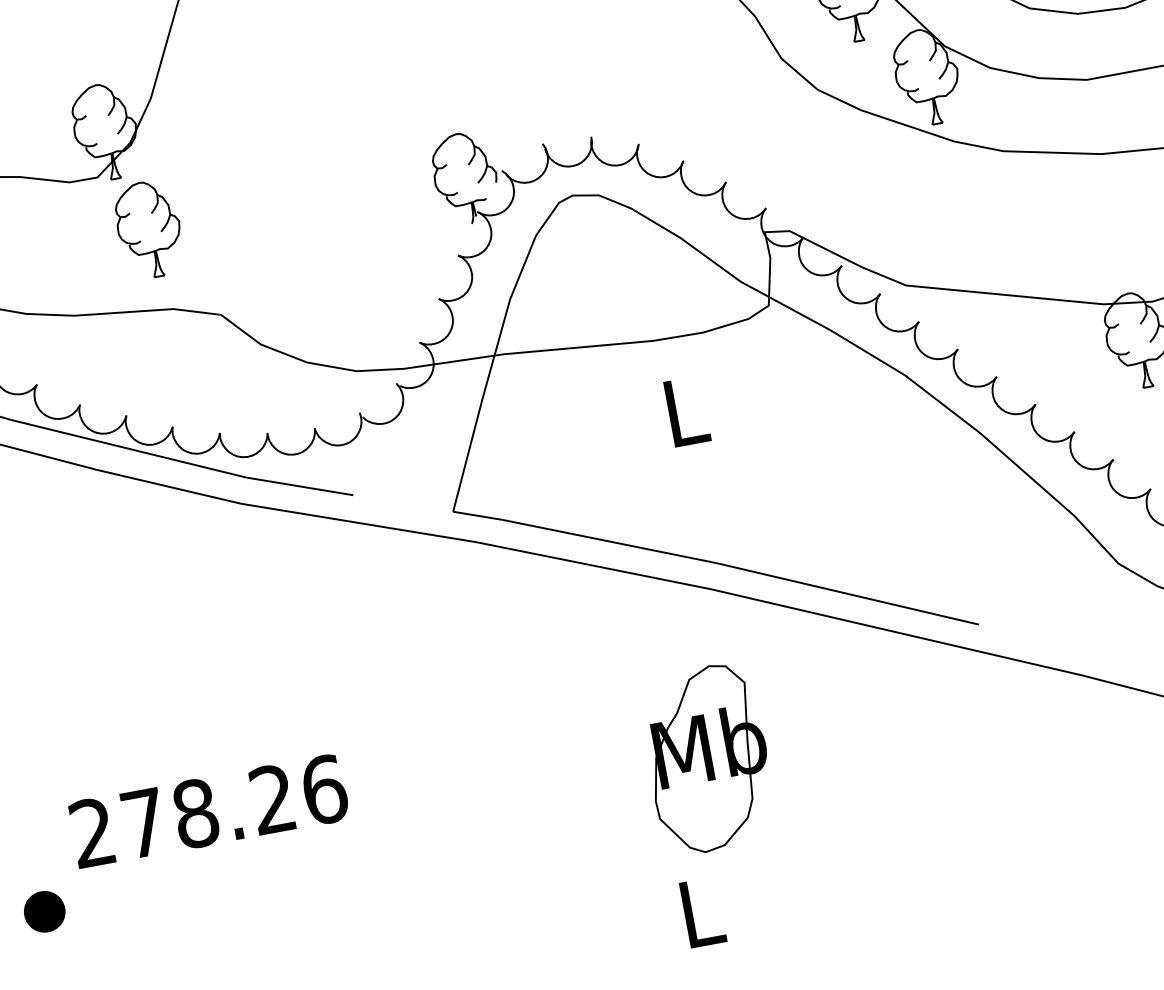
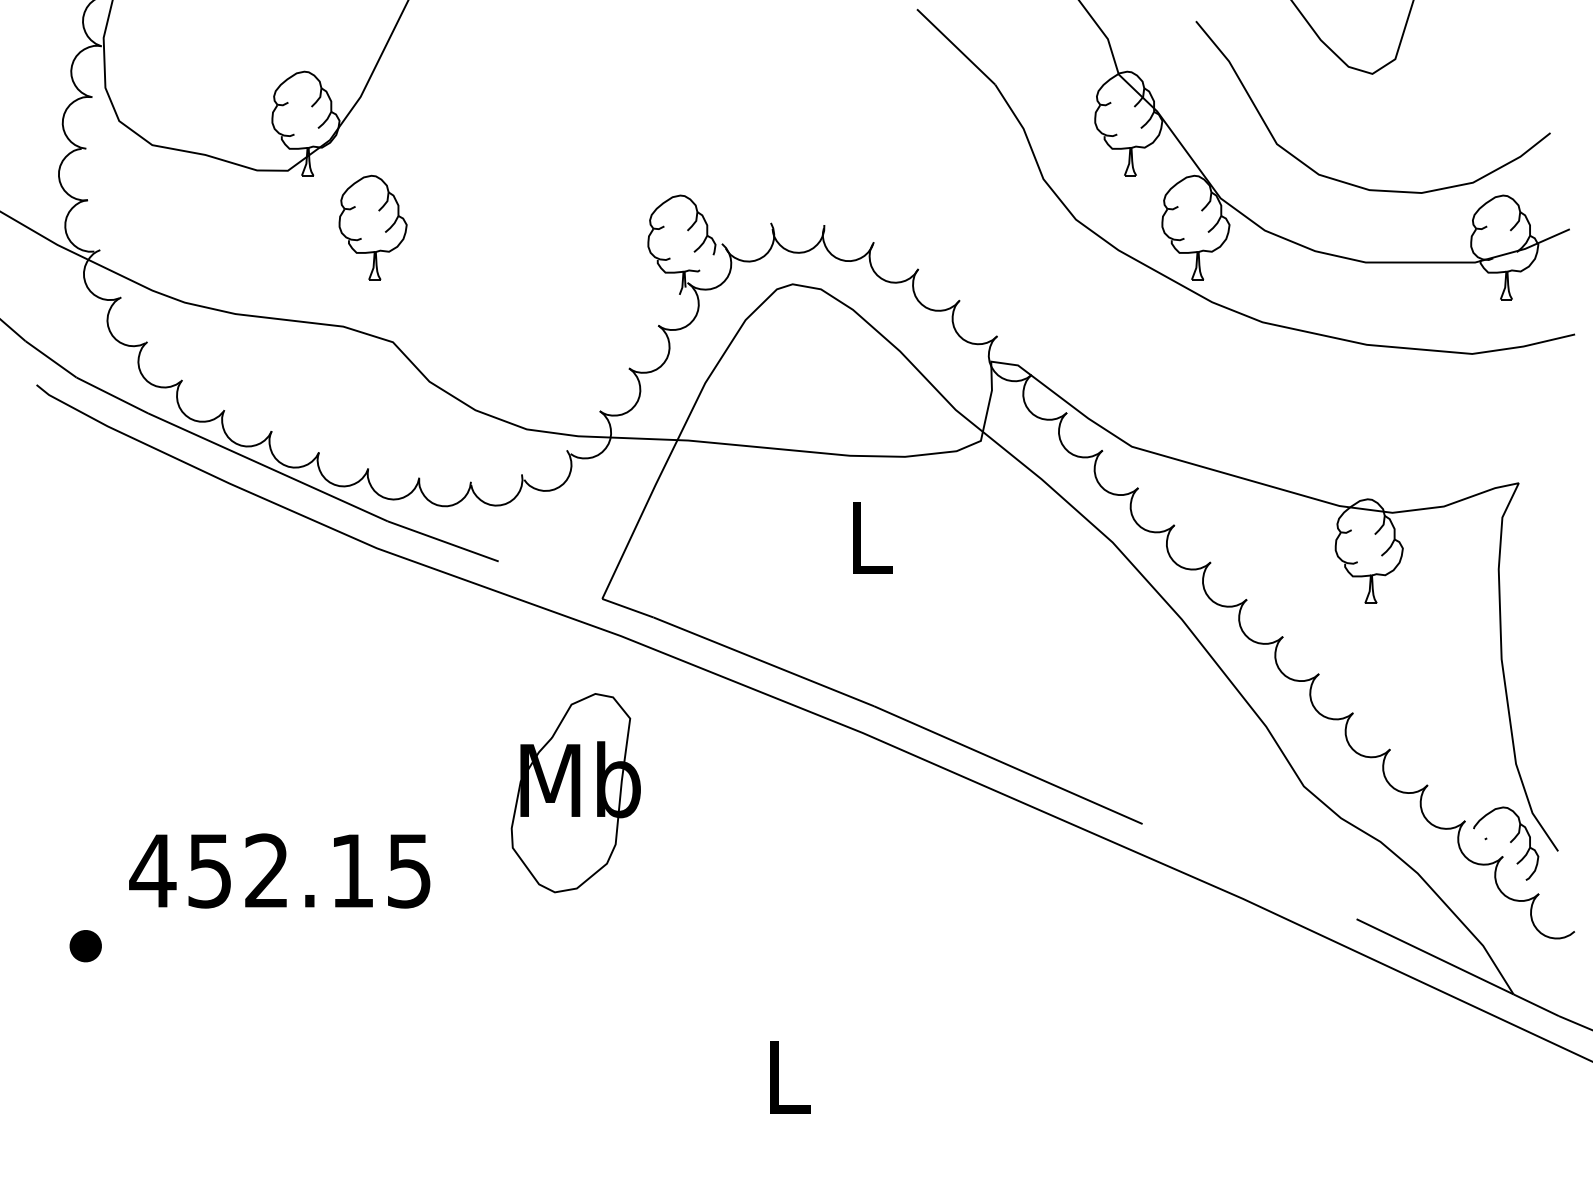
part: (148, 229) -> (372, 227), moved
part: (707, 759) -> (575, 793), moved
text: (207, 810) -> (280, 870), 278.26 -> 452.15
part: (44, 912) -> (85, 946), size x0.71

